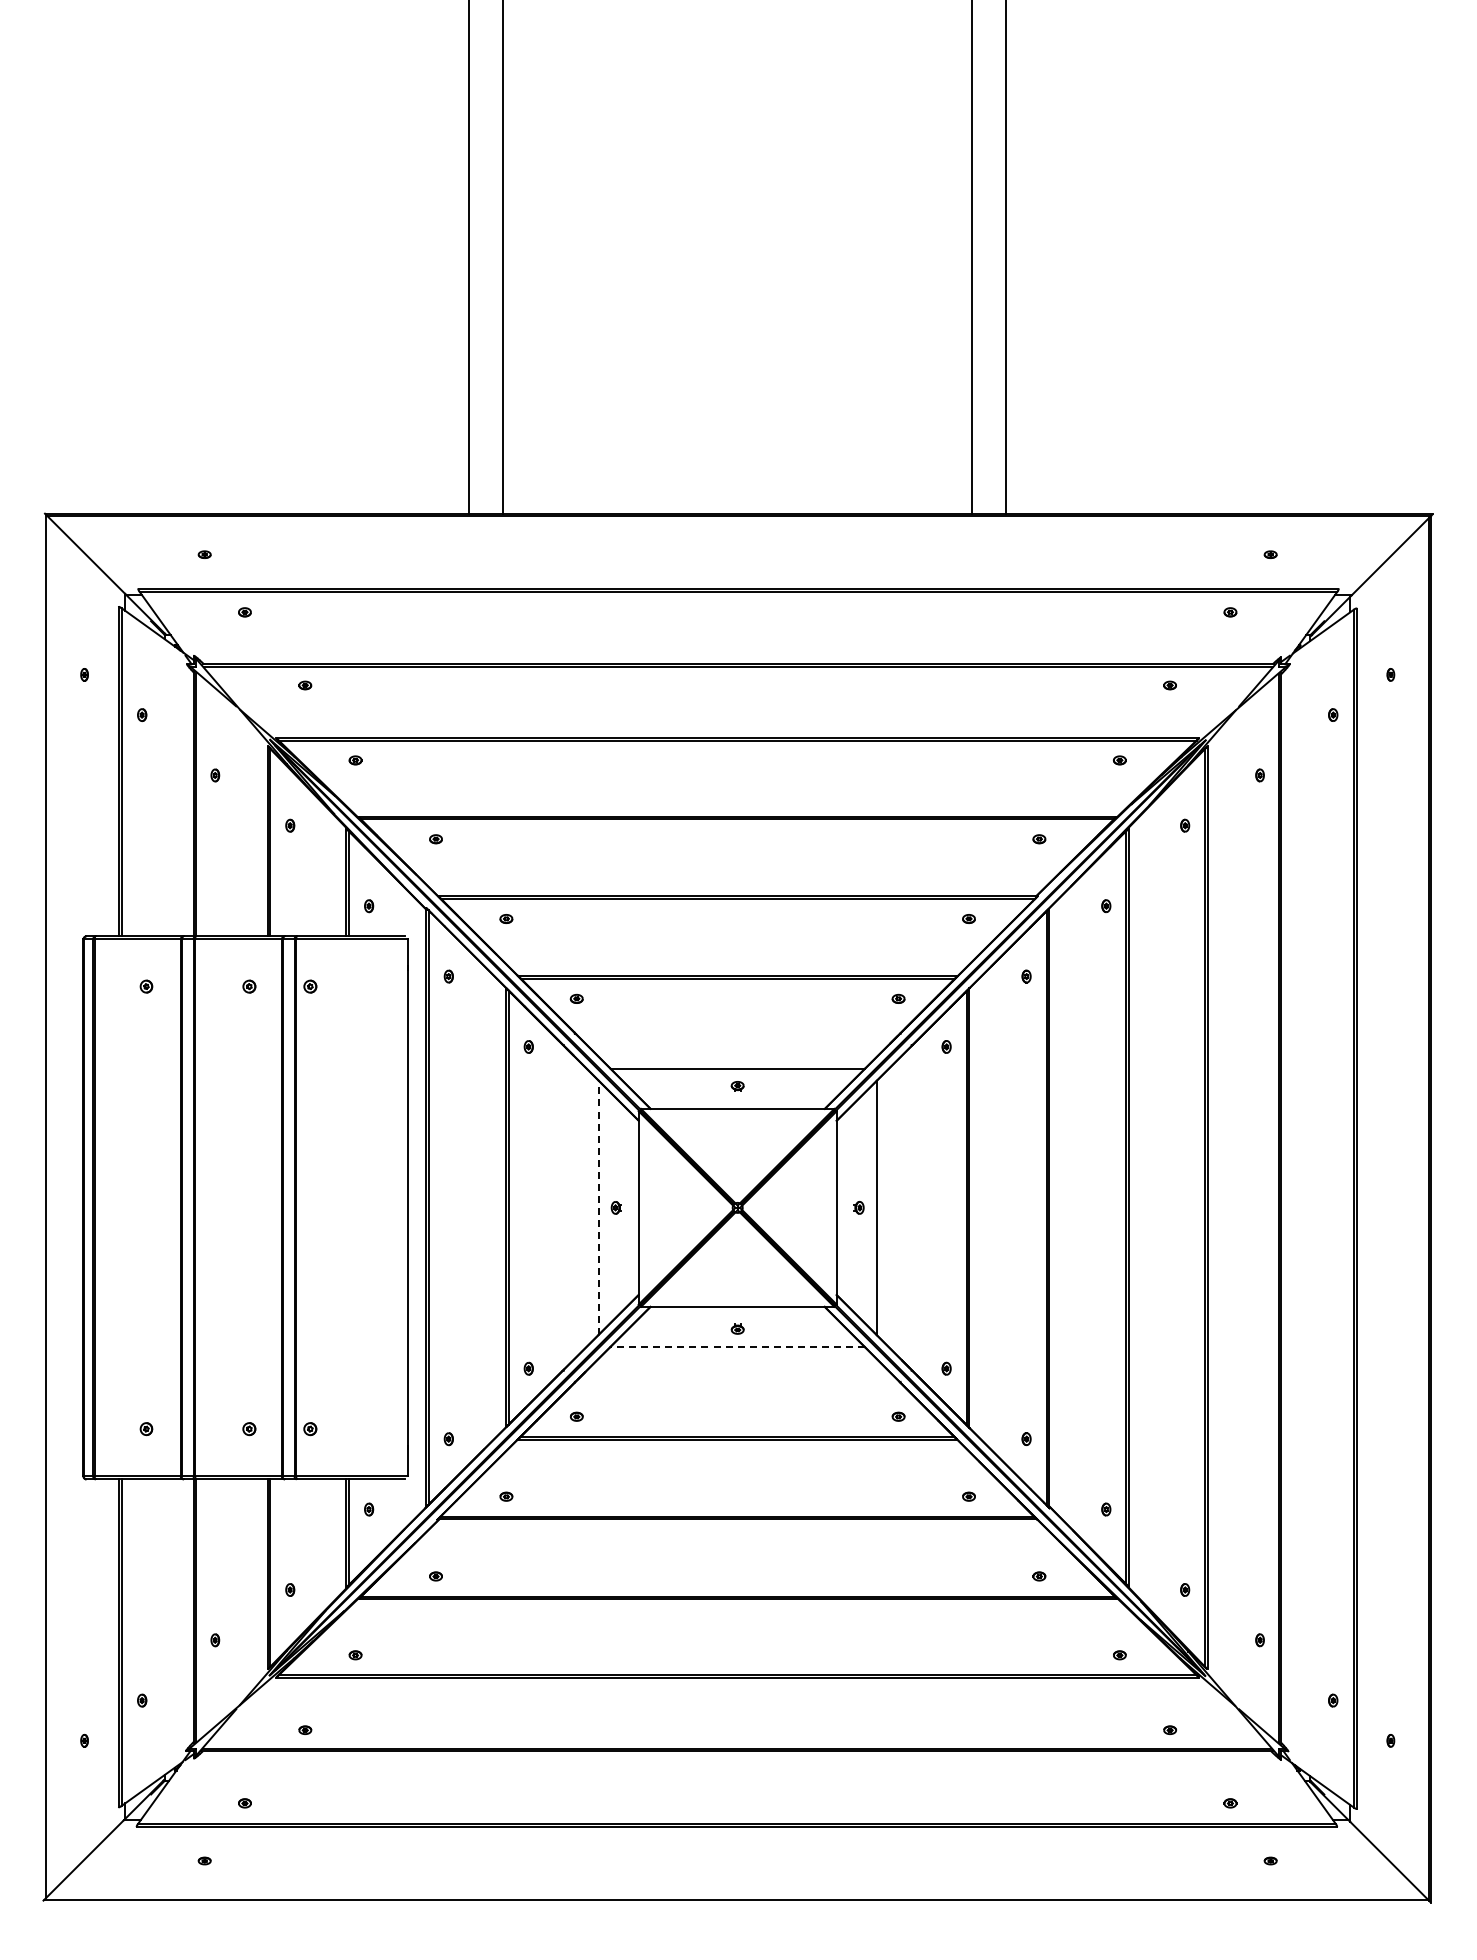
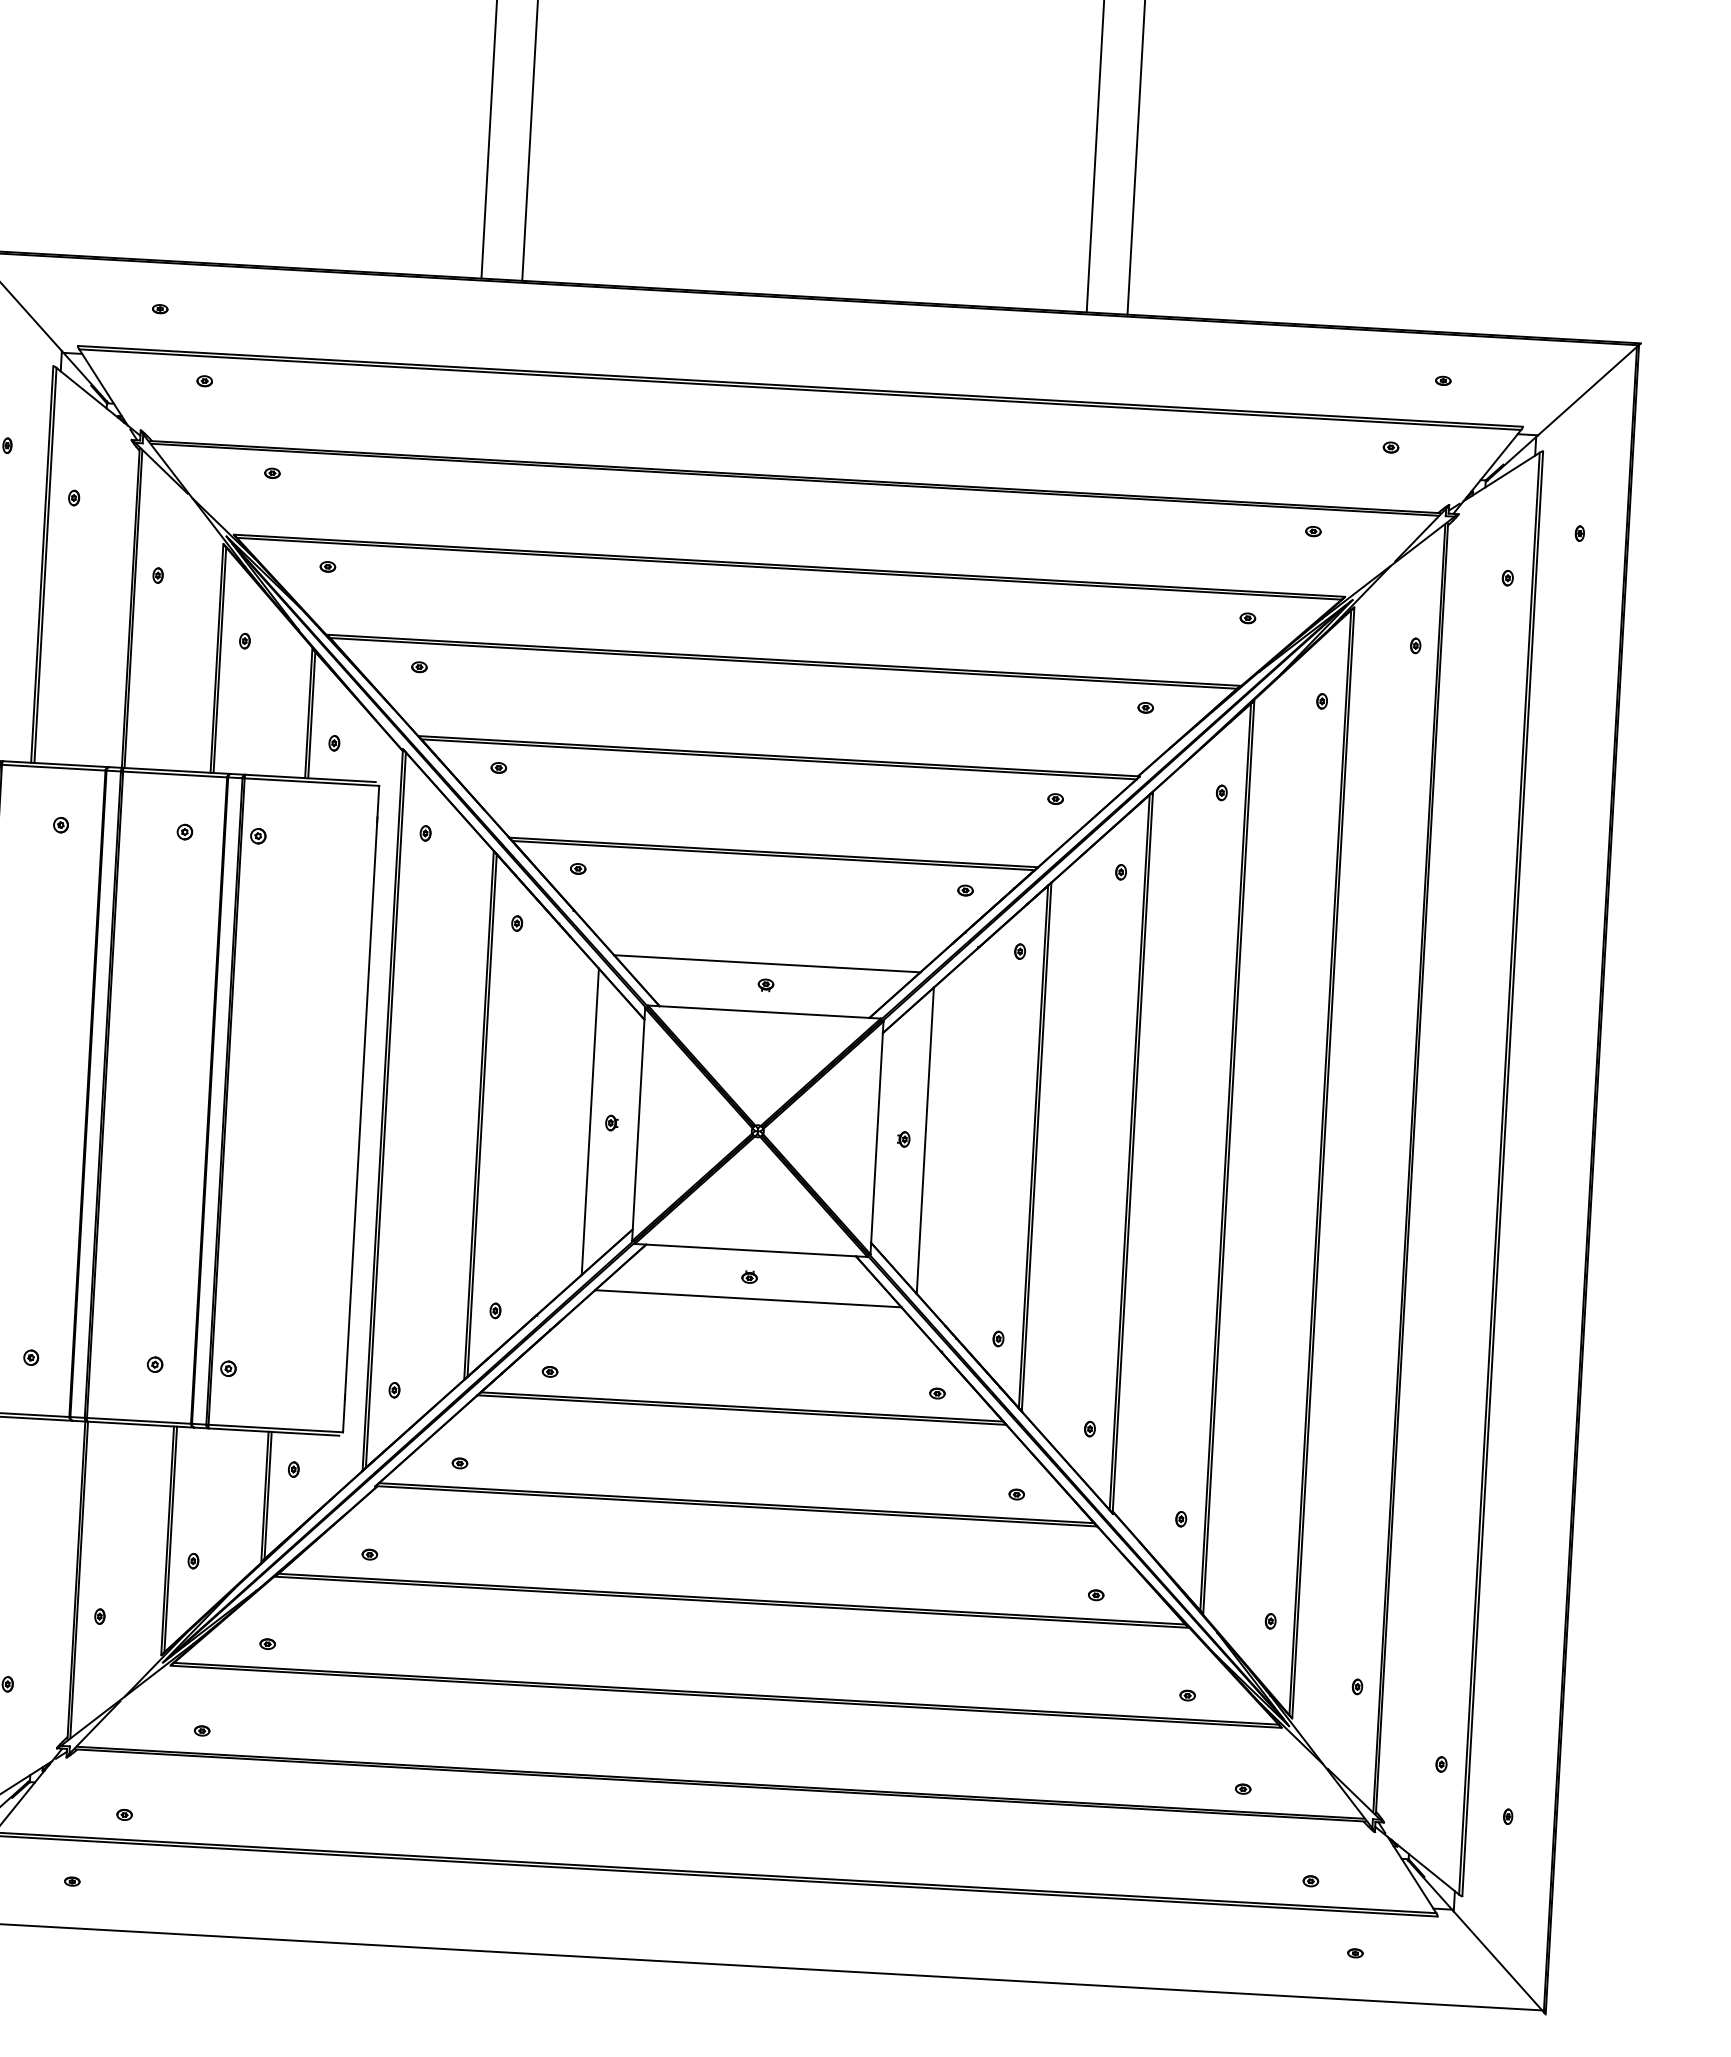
line: (598, 1207) -> (590, 1121), dashed -> solid
line: (737, 1347) -> (748, 1299), dashed -> solid

